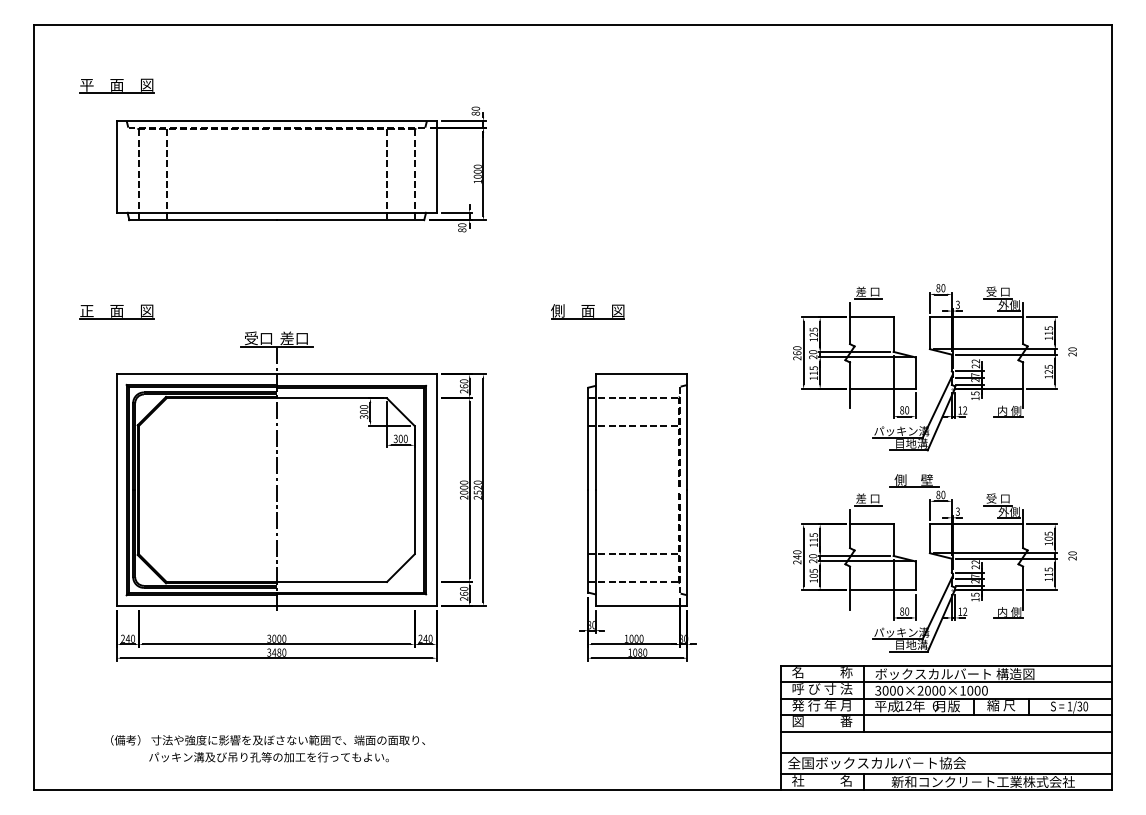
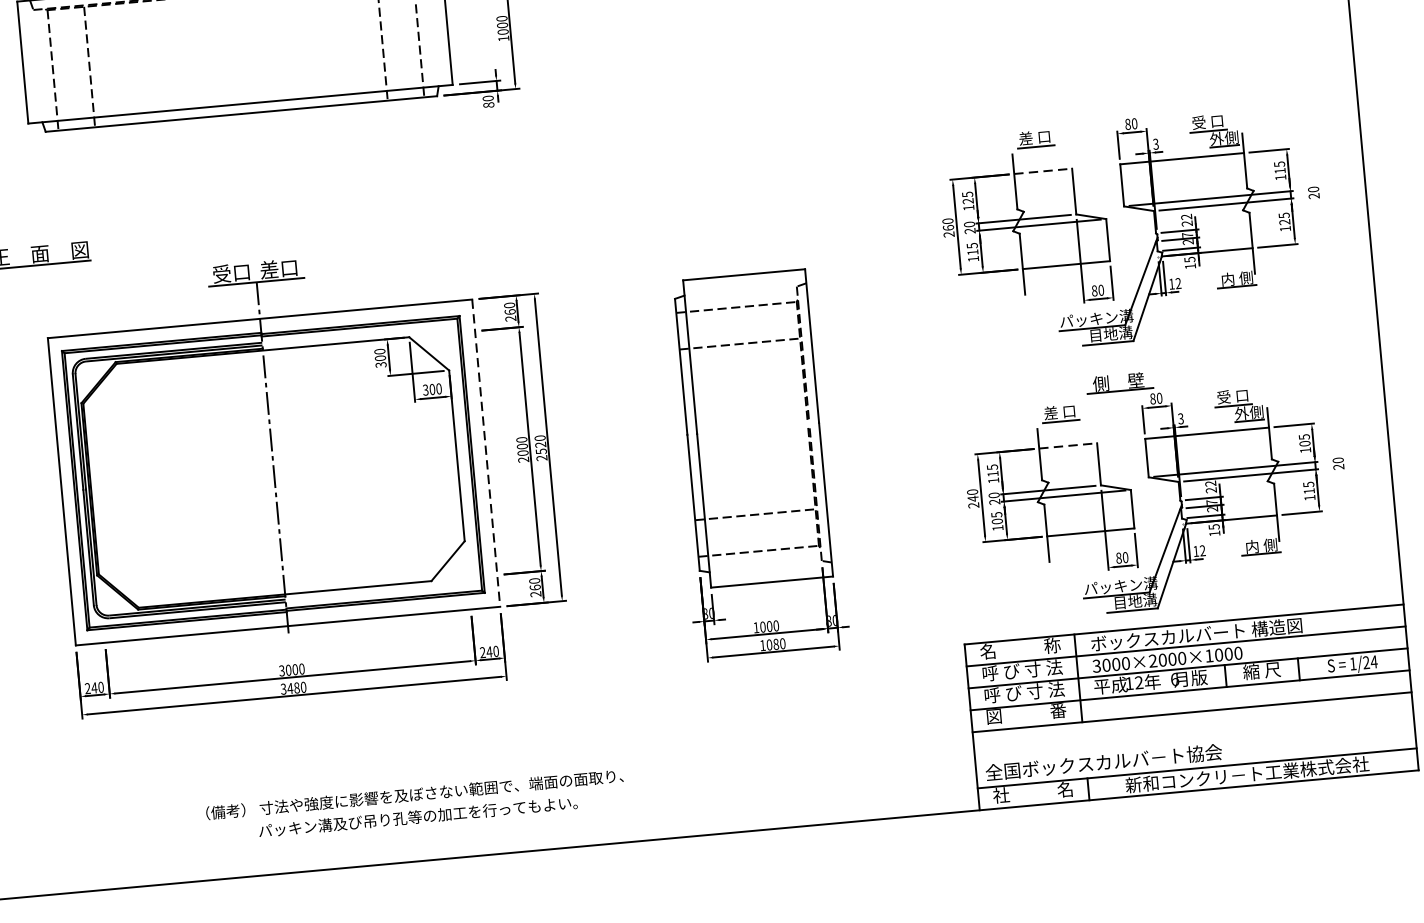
part: (587, 311) -> (664, 197), removed
line: (871, 317) -> (1042, 171), solid -> dashed
line: (436, 490) -> (486, 453), solid -> dashed
line: (871, 524) -> (1067, 446), solid -> dashed
text: (822, 705) -> (1024, 692), 発 行 年 月 -> 呼 び 寸 法
text: (1082, 706) -> (1369, 662), 1/30 -> 1/24
text: (267, 748) -> (415, 805), moved
line: (946, 752) -> (1194, 739), removed

